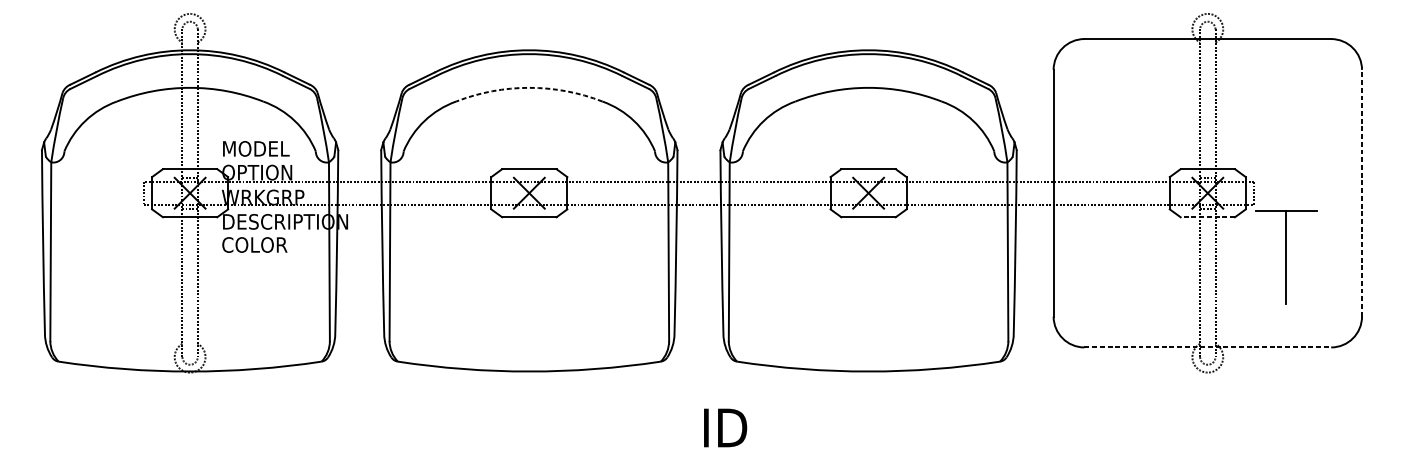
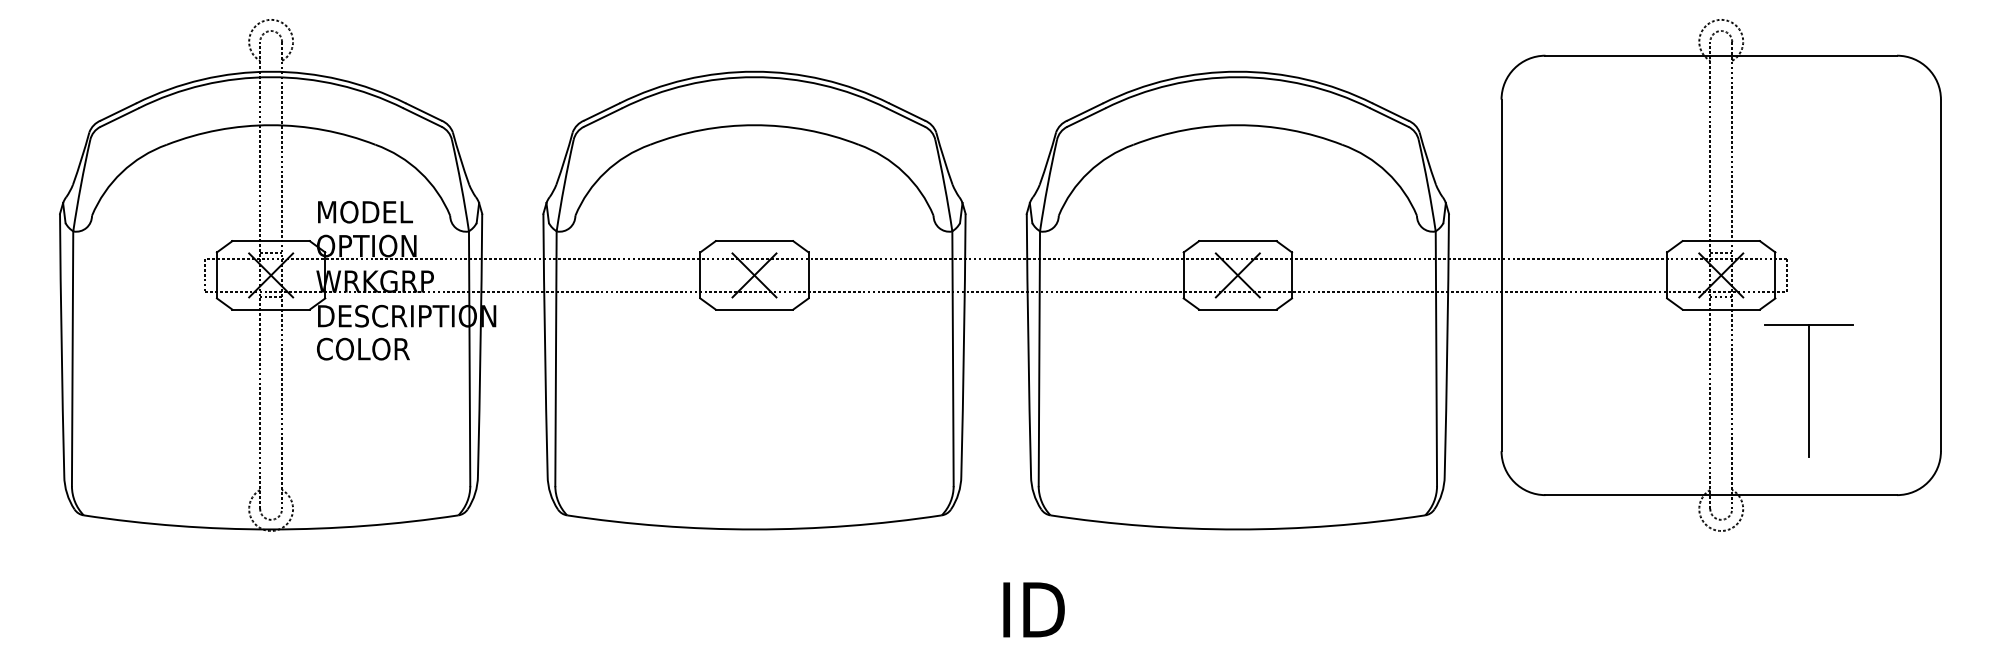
arc: (529, 88) -> (754, 125), dashed -> solid
line: (1361, 193) -> (1940, 275), dashed -> solid
line: (1207, 217) -> (1721, 309), dashed -> solid
part: (1285, 257) -> (1808, 390), moved
line: (1207, 347) -> (1721, 495), dashed -> solid

